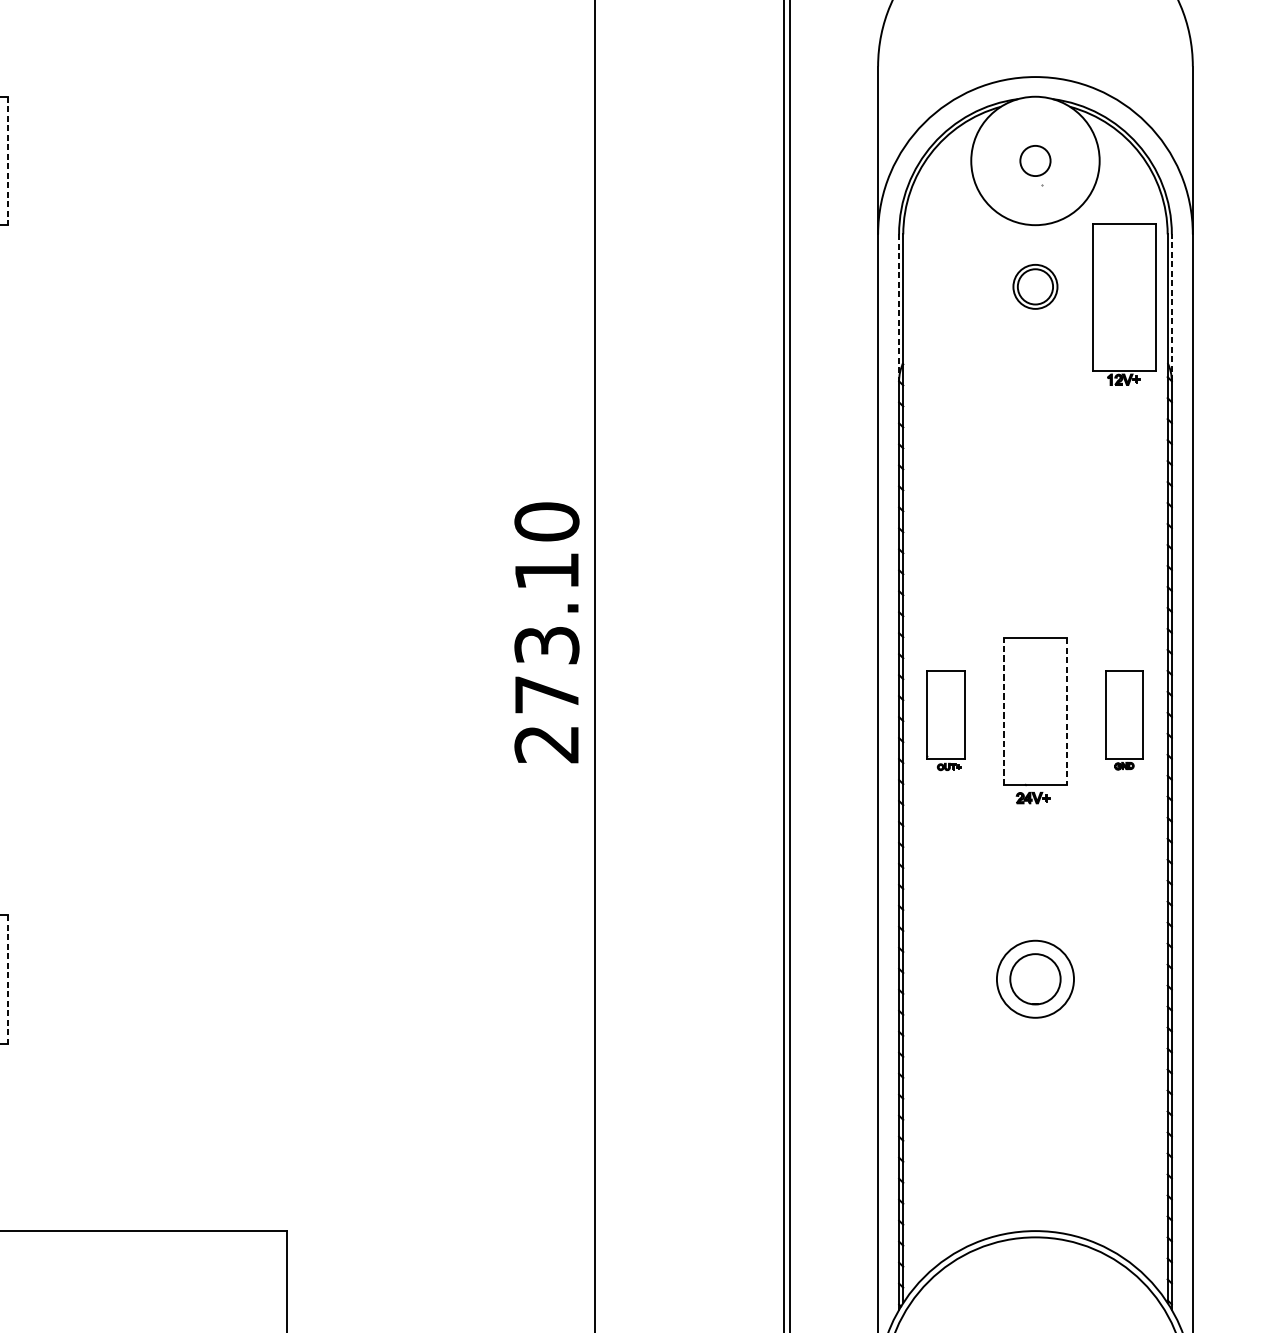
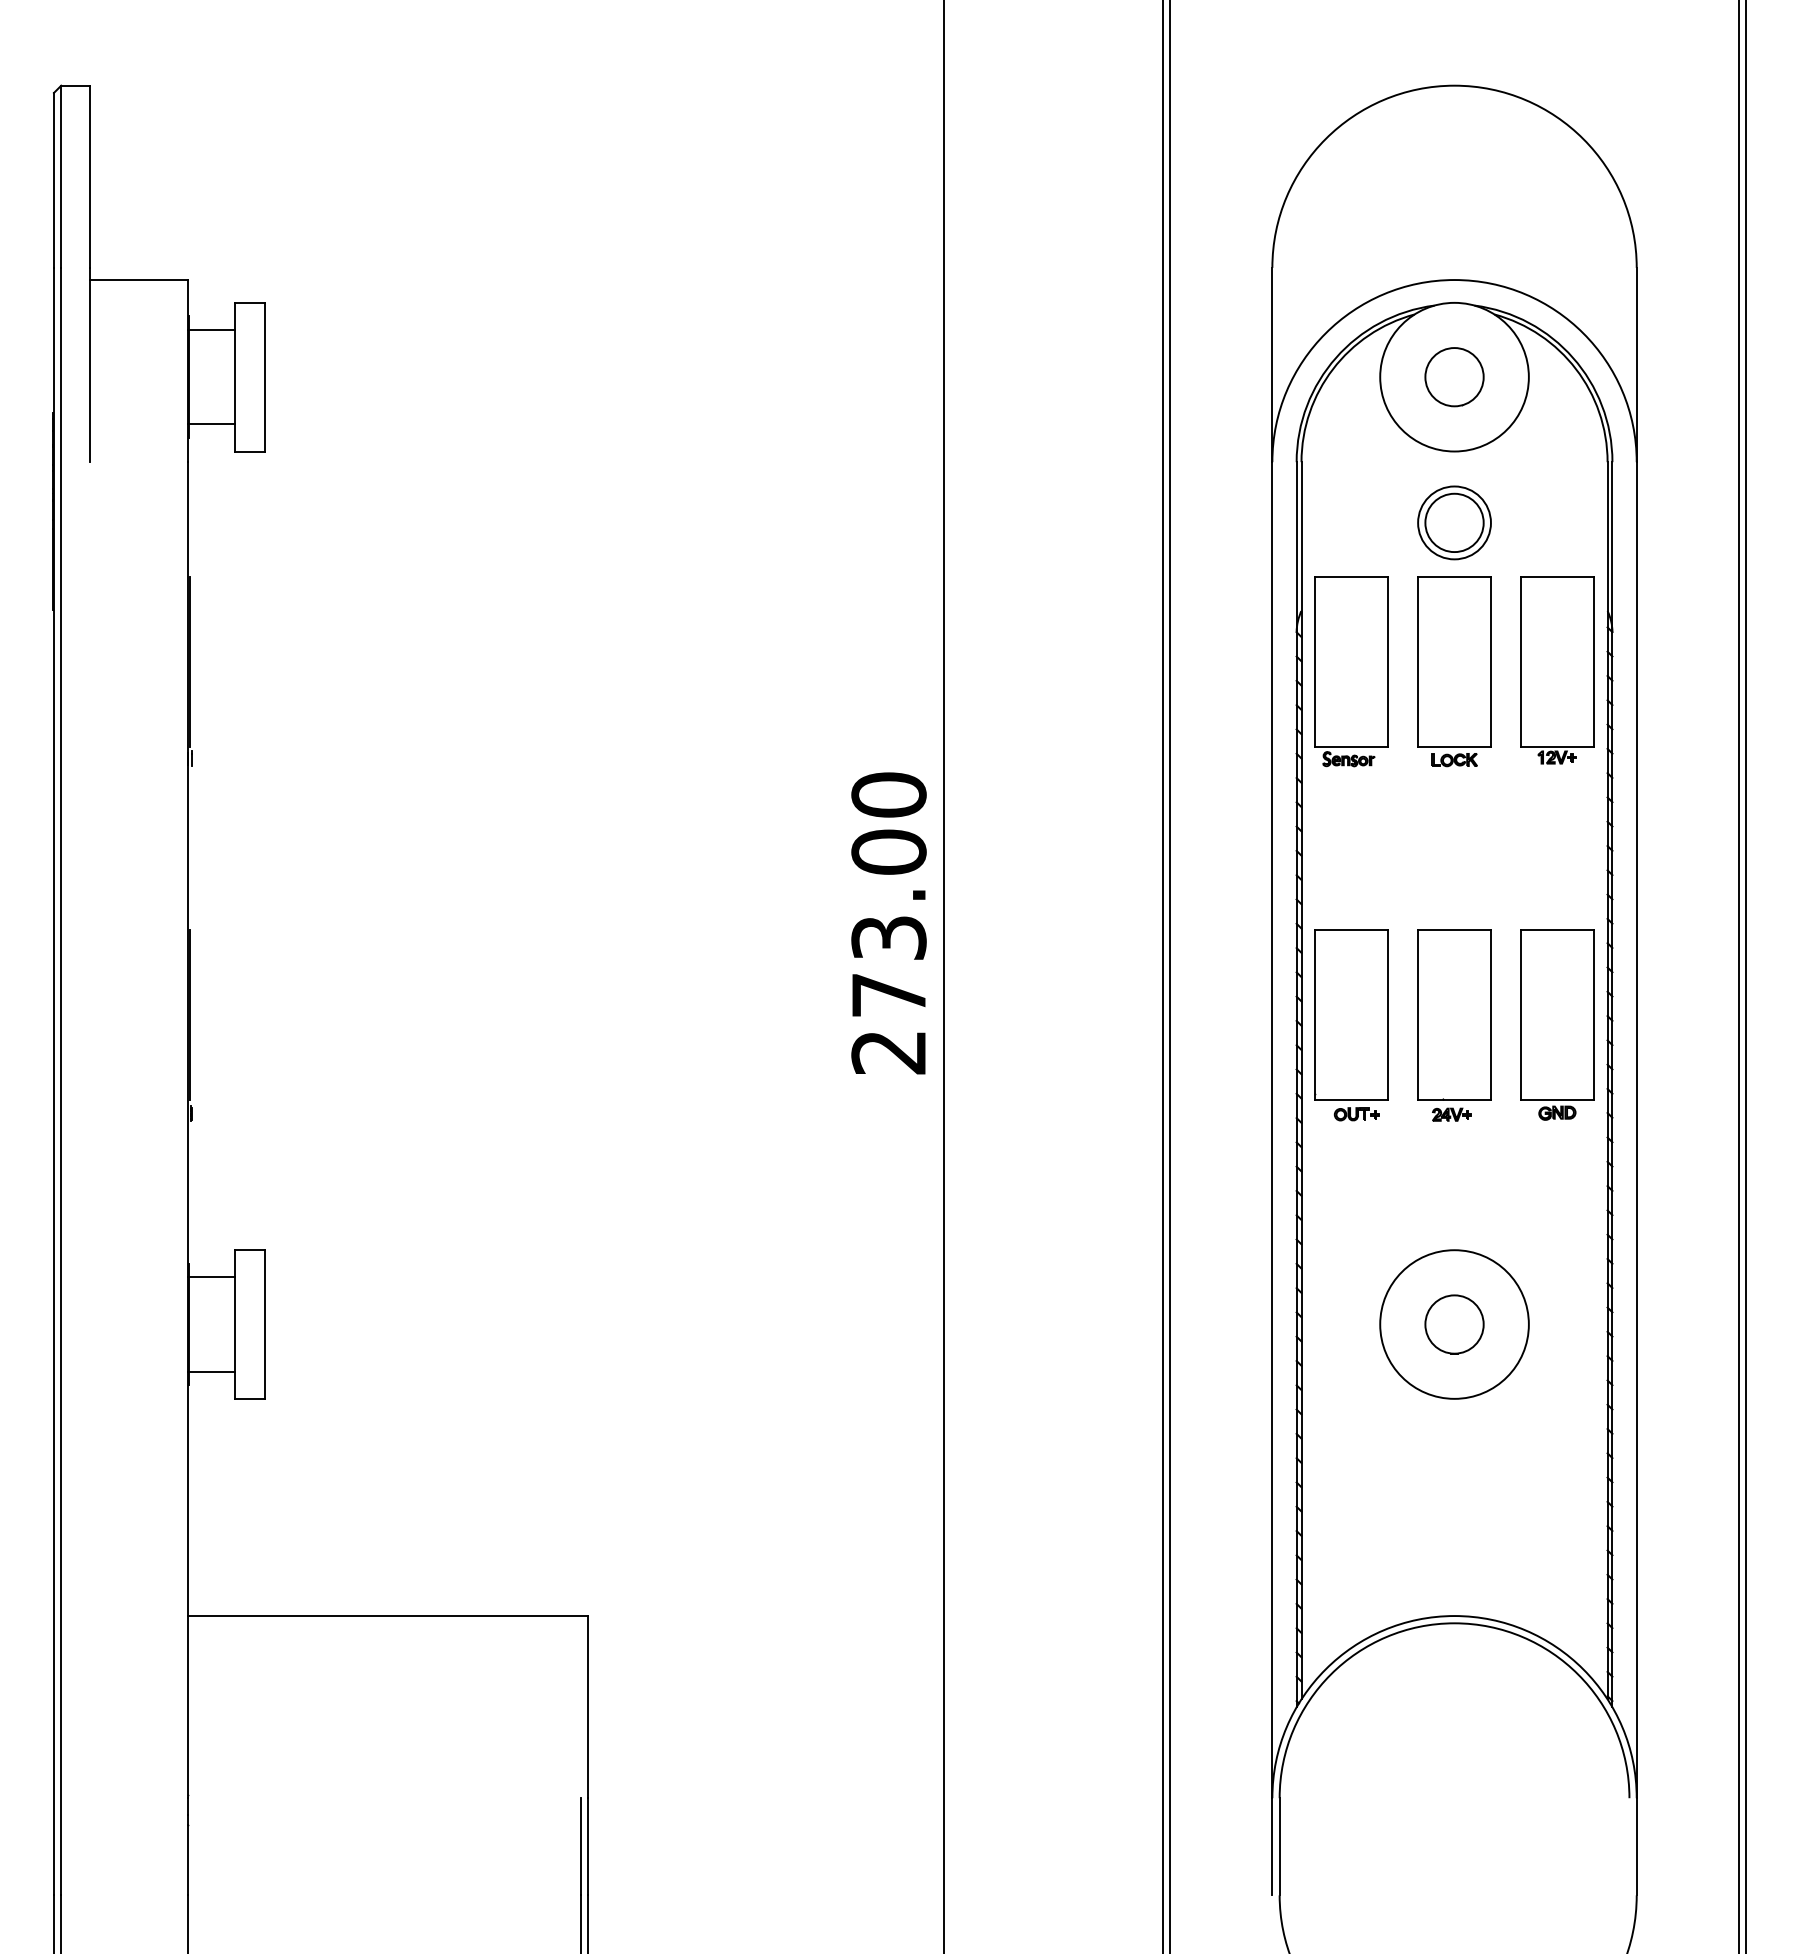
line: (8, 161) -> (265, 377), dashed -> solid
circle: (1035, 161) -> (1454, 377), size x1.67
part: (1035, 286) -> (1454, 522), size x1.43
part: (1124, 304) -> (1557, 670), moved
line: (1171, 307) -> (1612, 546), dashed -> solid
line: (898, 308) -> (1296, 547), dashed -> solid
part: (946, 415) -> (1351, 671), added
part: (1035, 415) -> (1454, 671), added
text: (546, 570) -> (888, 851), 273.10 -> 273.00
line: (1004, 711) -> (1418, 1014), dashed -> solid
line: (1066, 712) -> (1490, 1015), dashed -> solid
part: (946, 720) -> (1351, 1025), size x1.67
part: (1124, 720) -> (1557, 1024), size x1.67
circle: (1035, 979) -> (1454, 1324), size x1.67
line: (8, 980) -> (265, 1325), dashed -> solid

